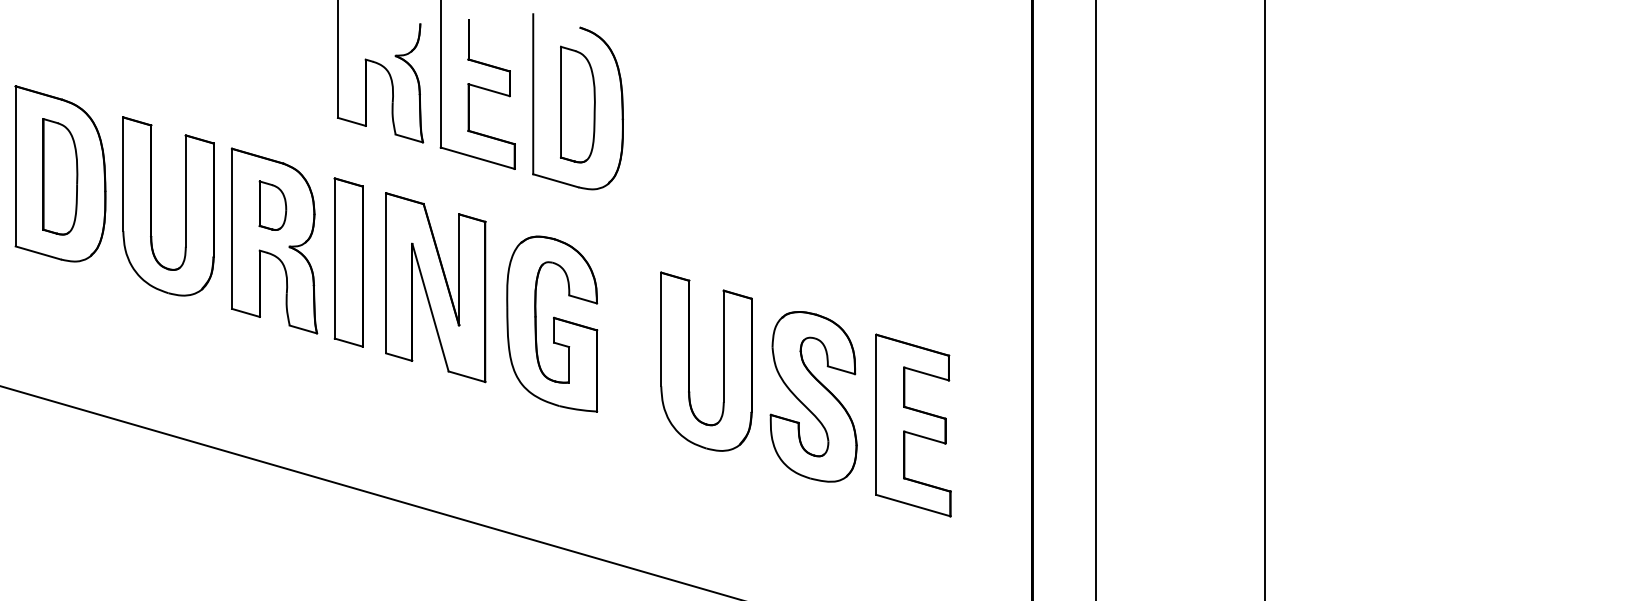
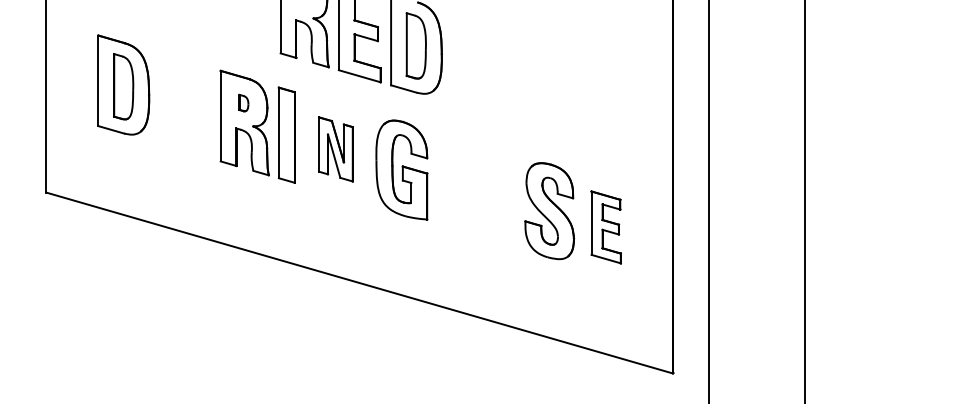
part: (272, 204) -> (243, 102), size x0.6
part: (151, 206) -> (175, 103), removed
part: (434, 287) -> (335, 149), size x0.6
part: (689, 360) -> (479, 190), removed
part: (914, 425) -> (606, 227), size x0.7

